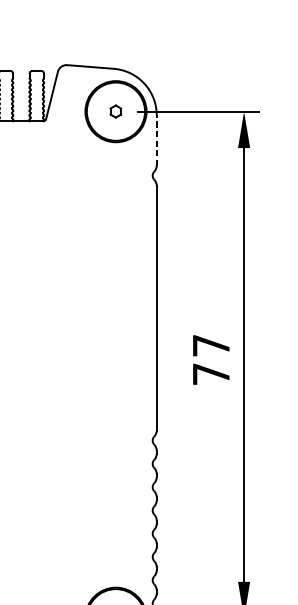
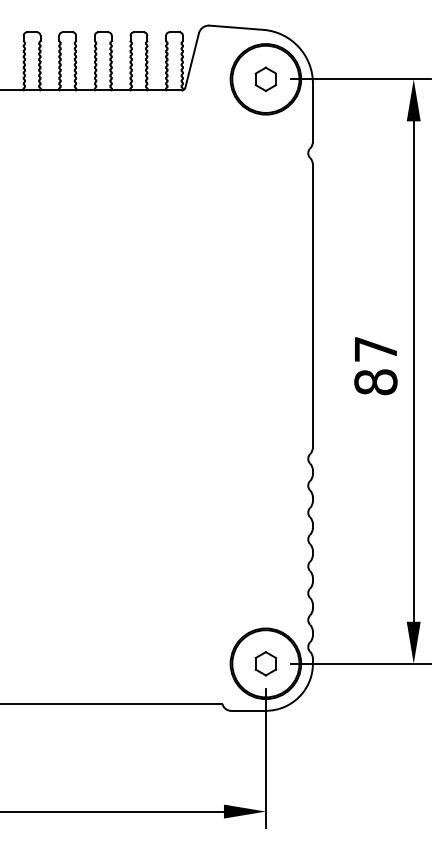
part: (115, 110) -> (265, 78), size x1.67
line: (156, 140) -> (312, 112), dashed -> solid
text: (210, 374) -> (375, 382), 77 -> 87

